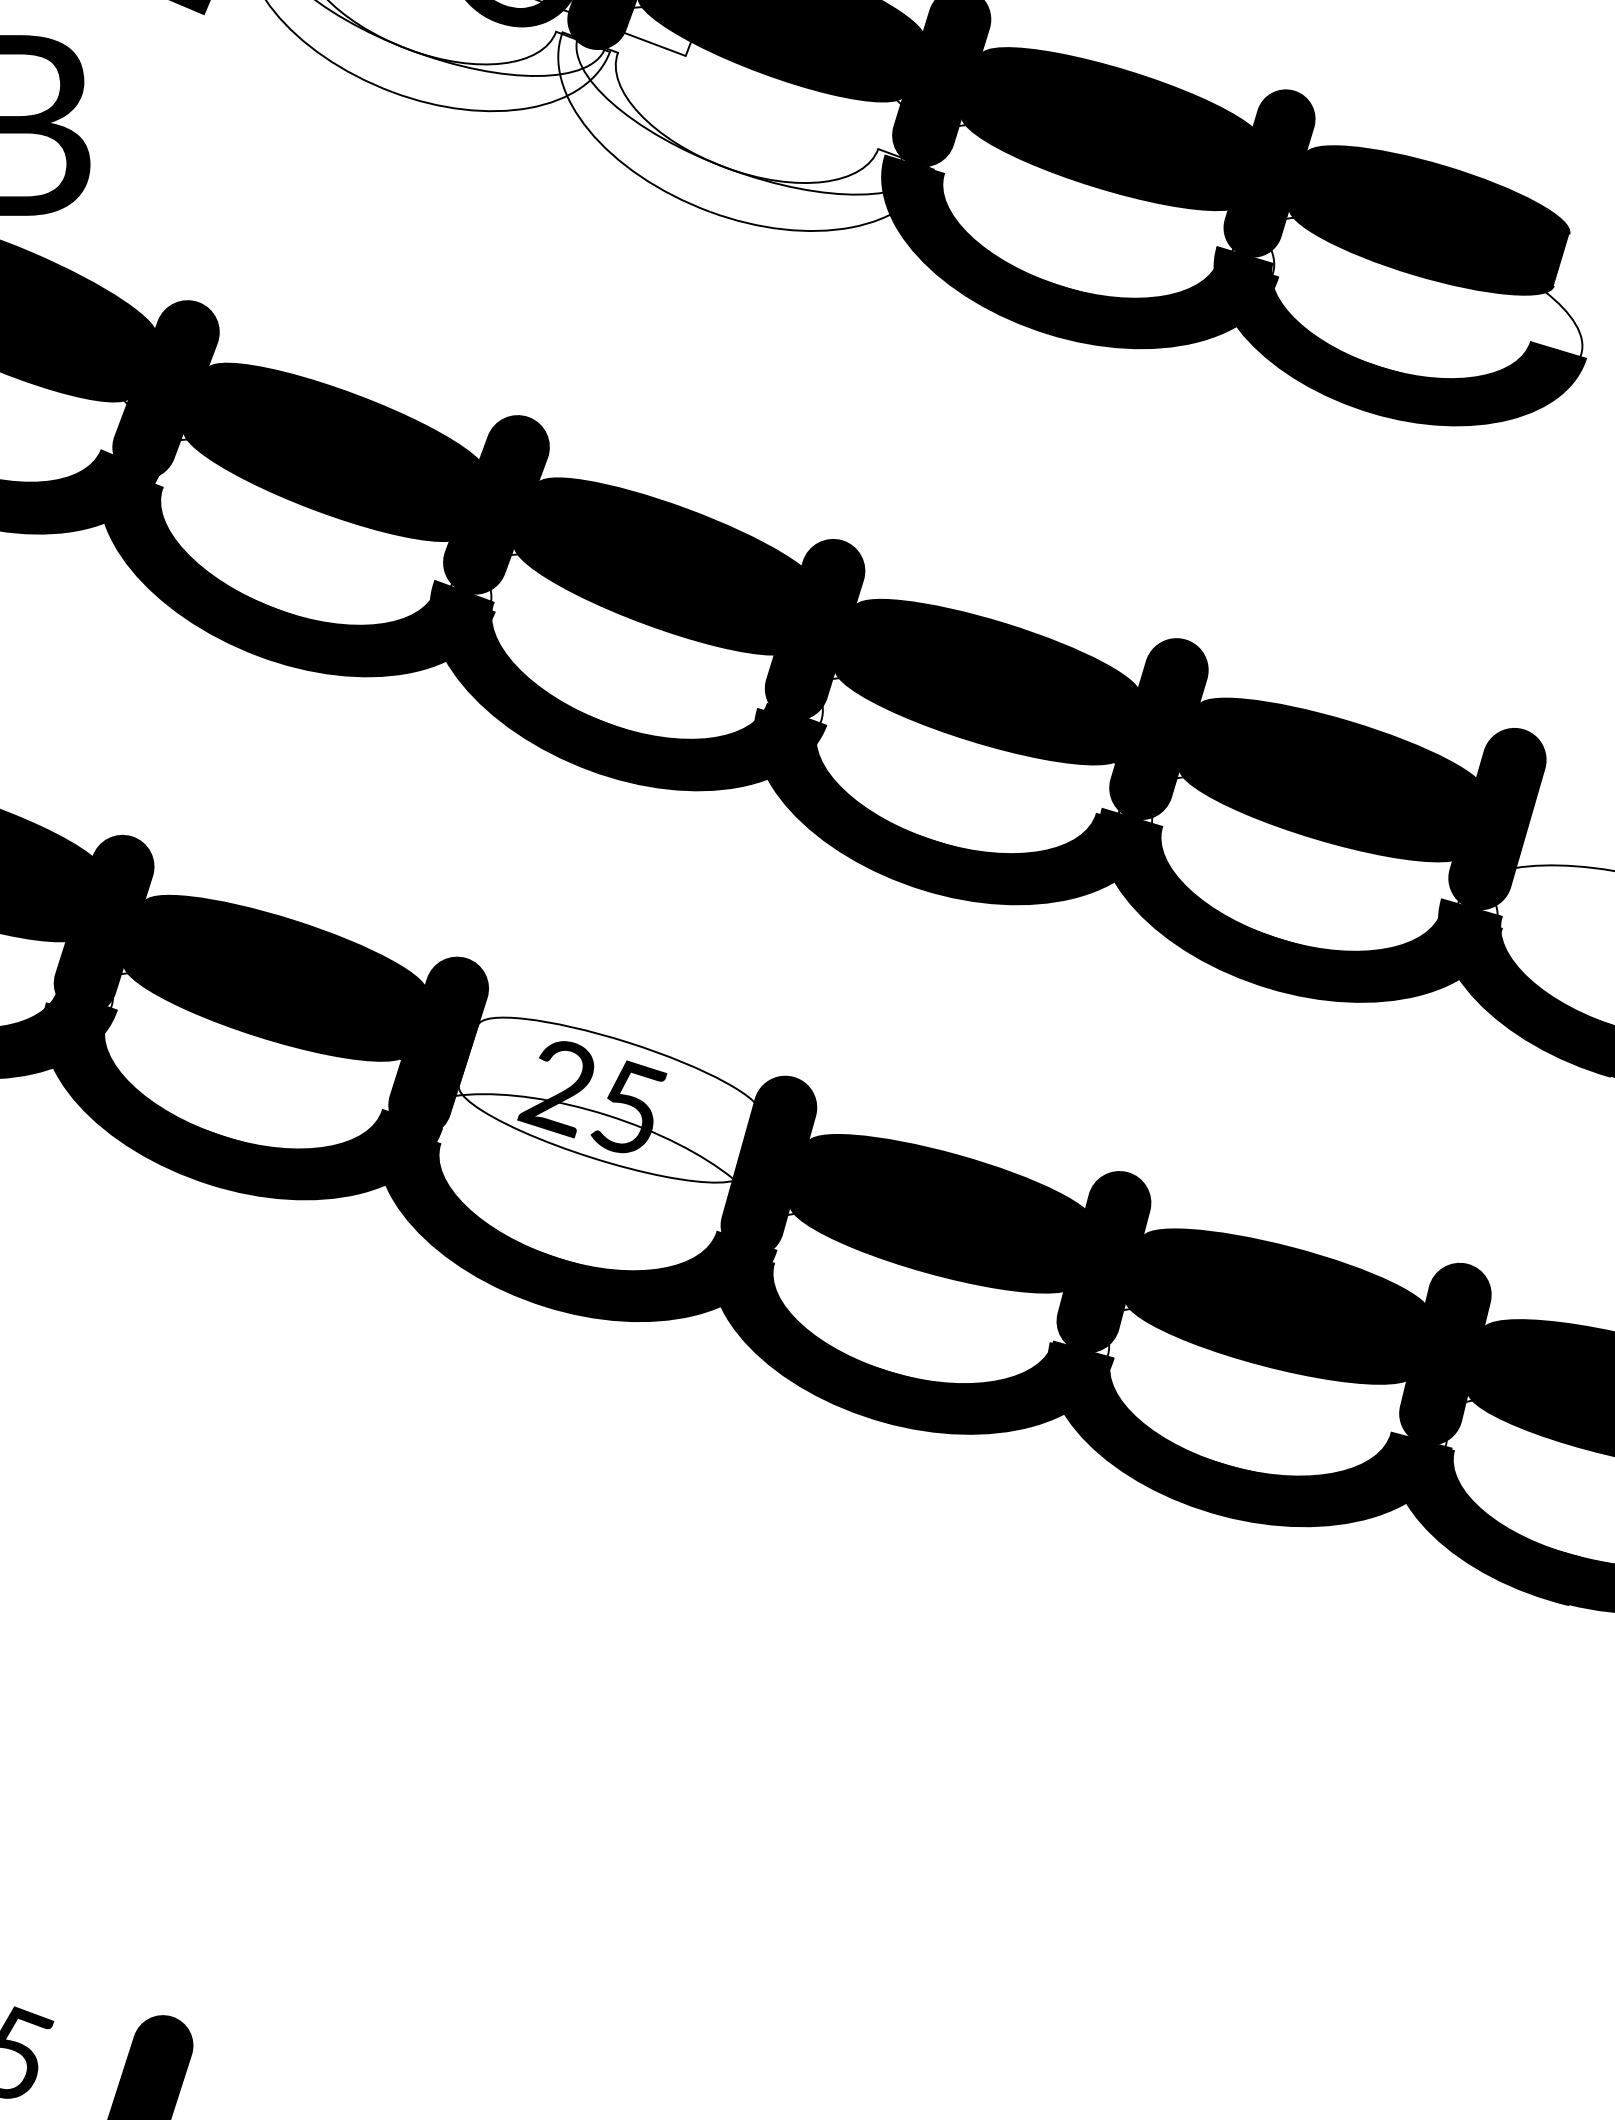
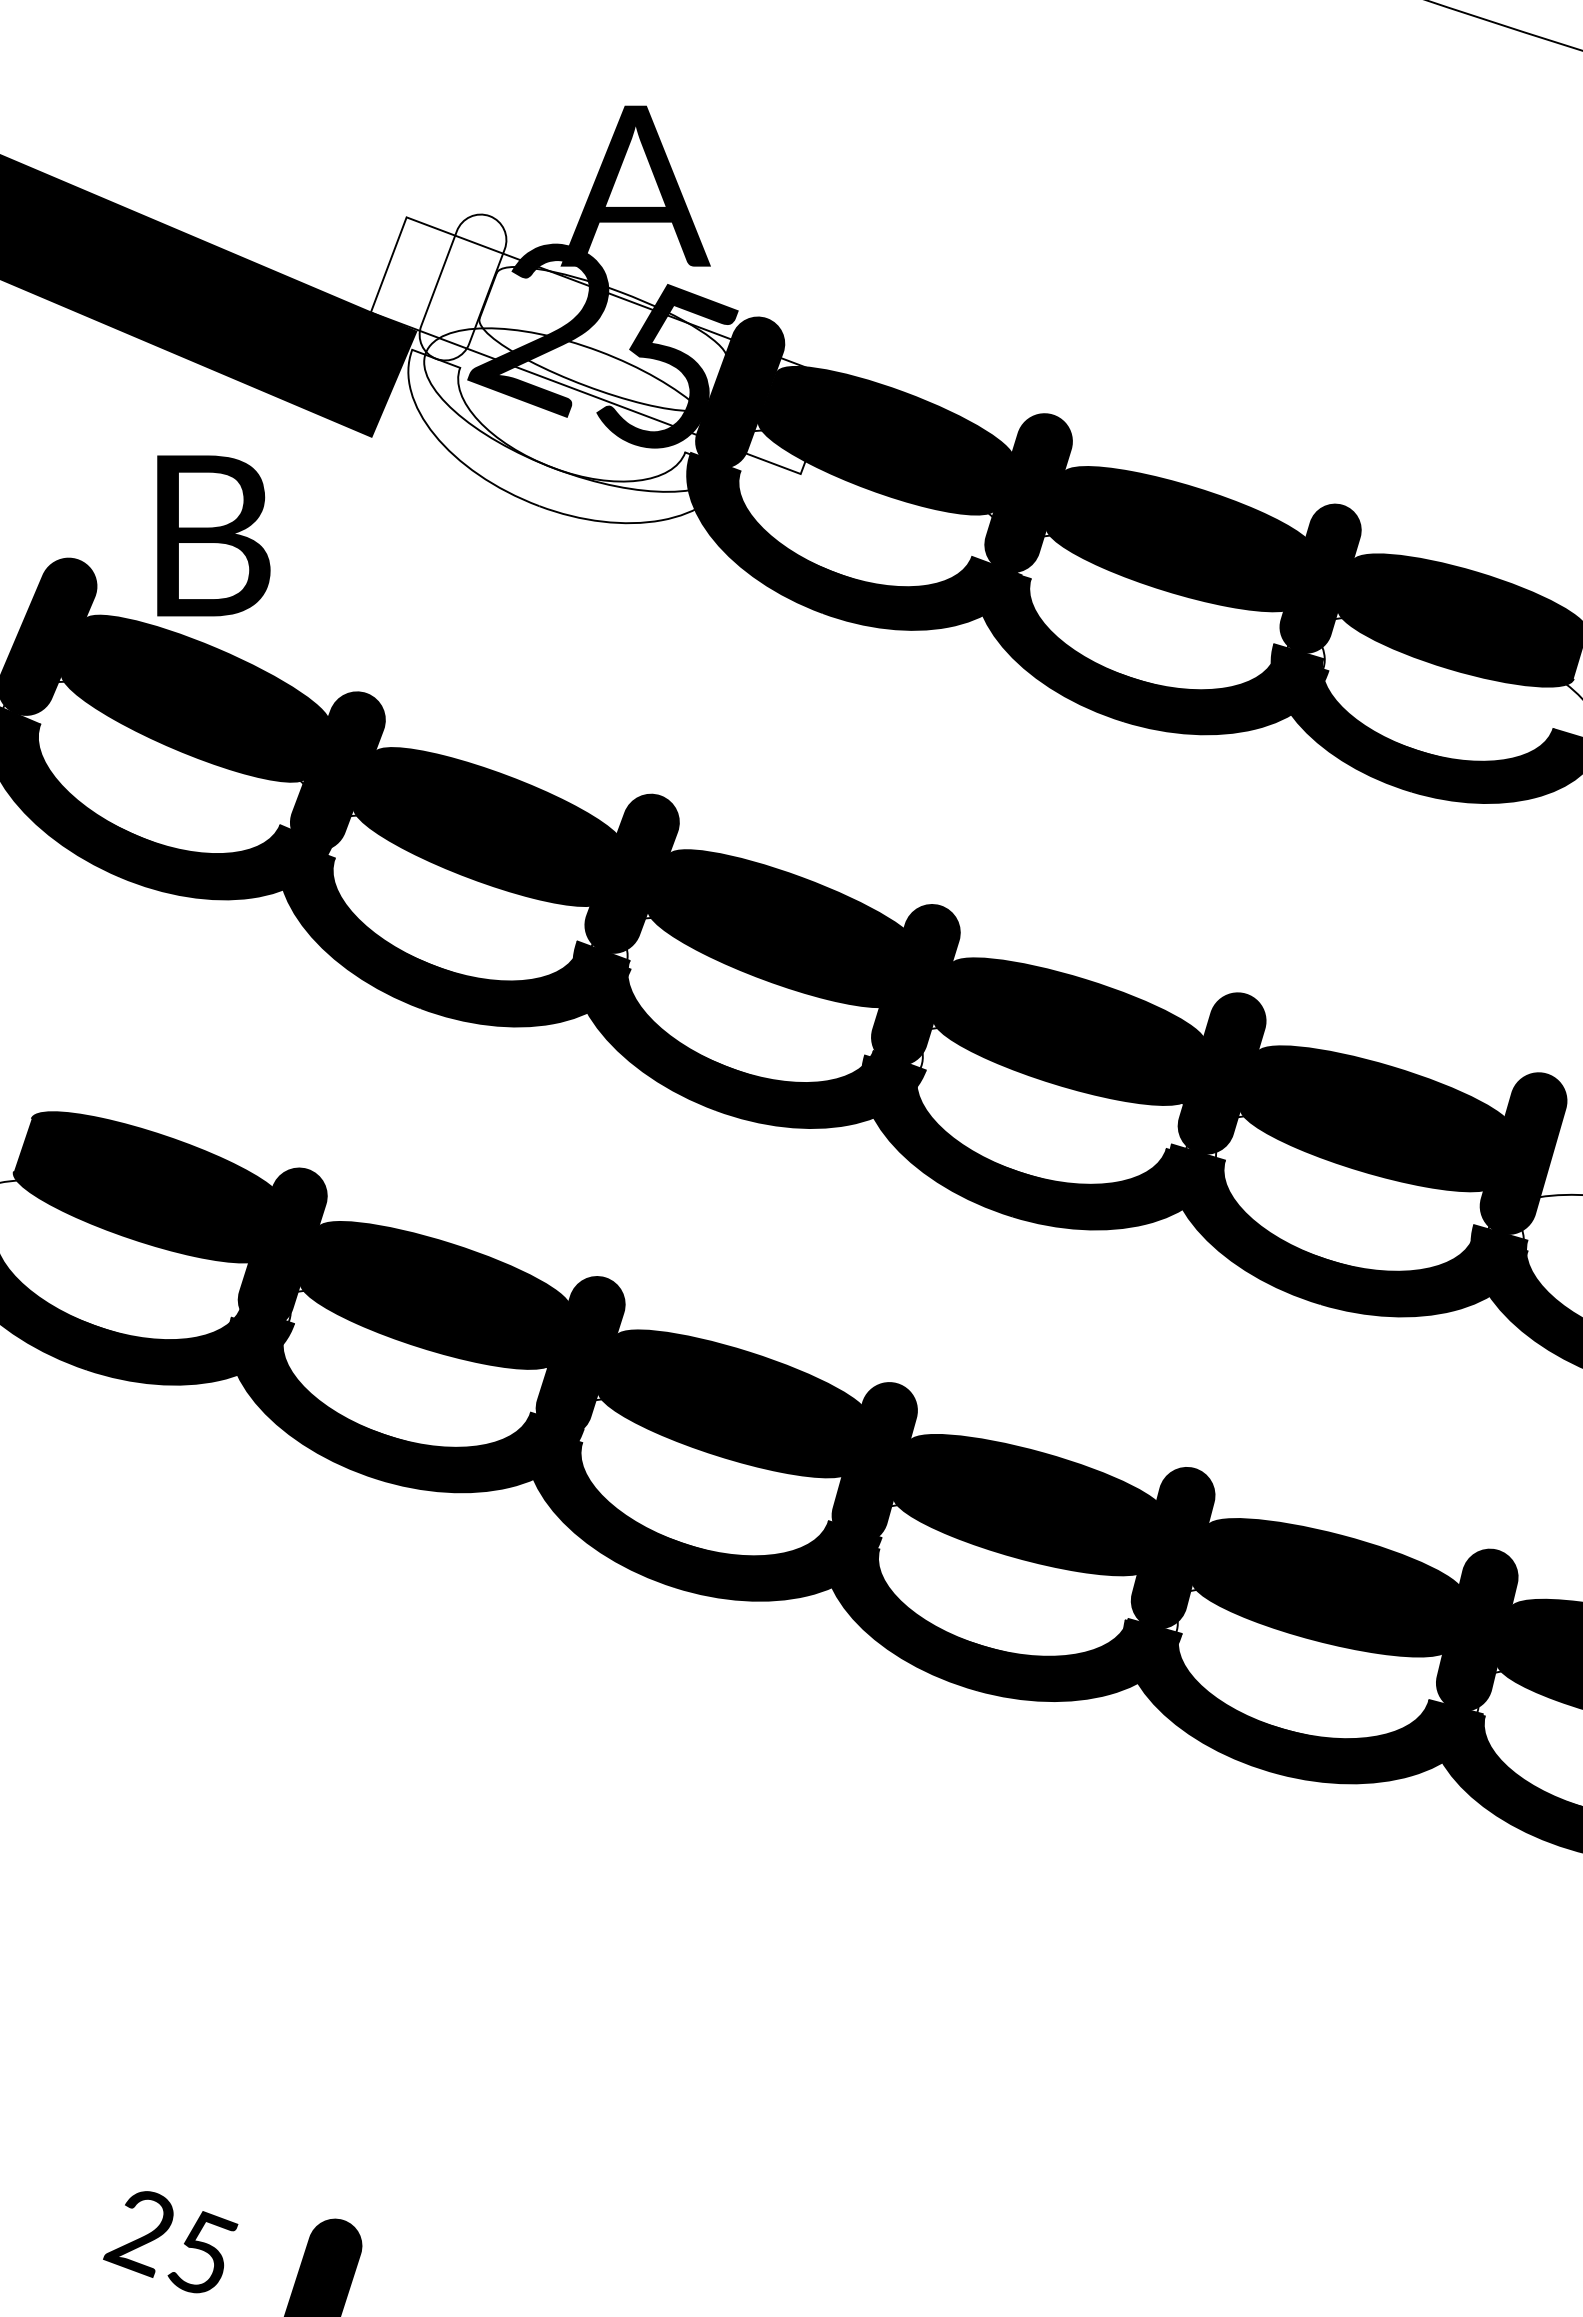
fill: (746, 130) -> (854, 540), added
fill: (609, 1099) -> (732, 1403), added

